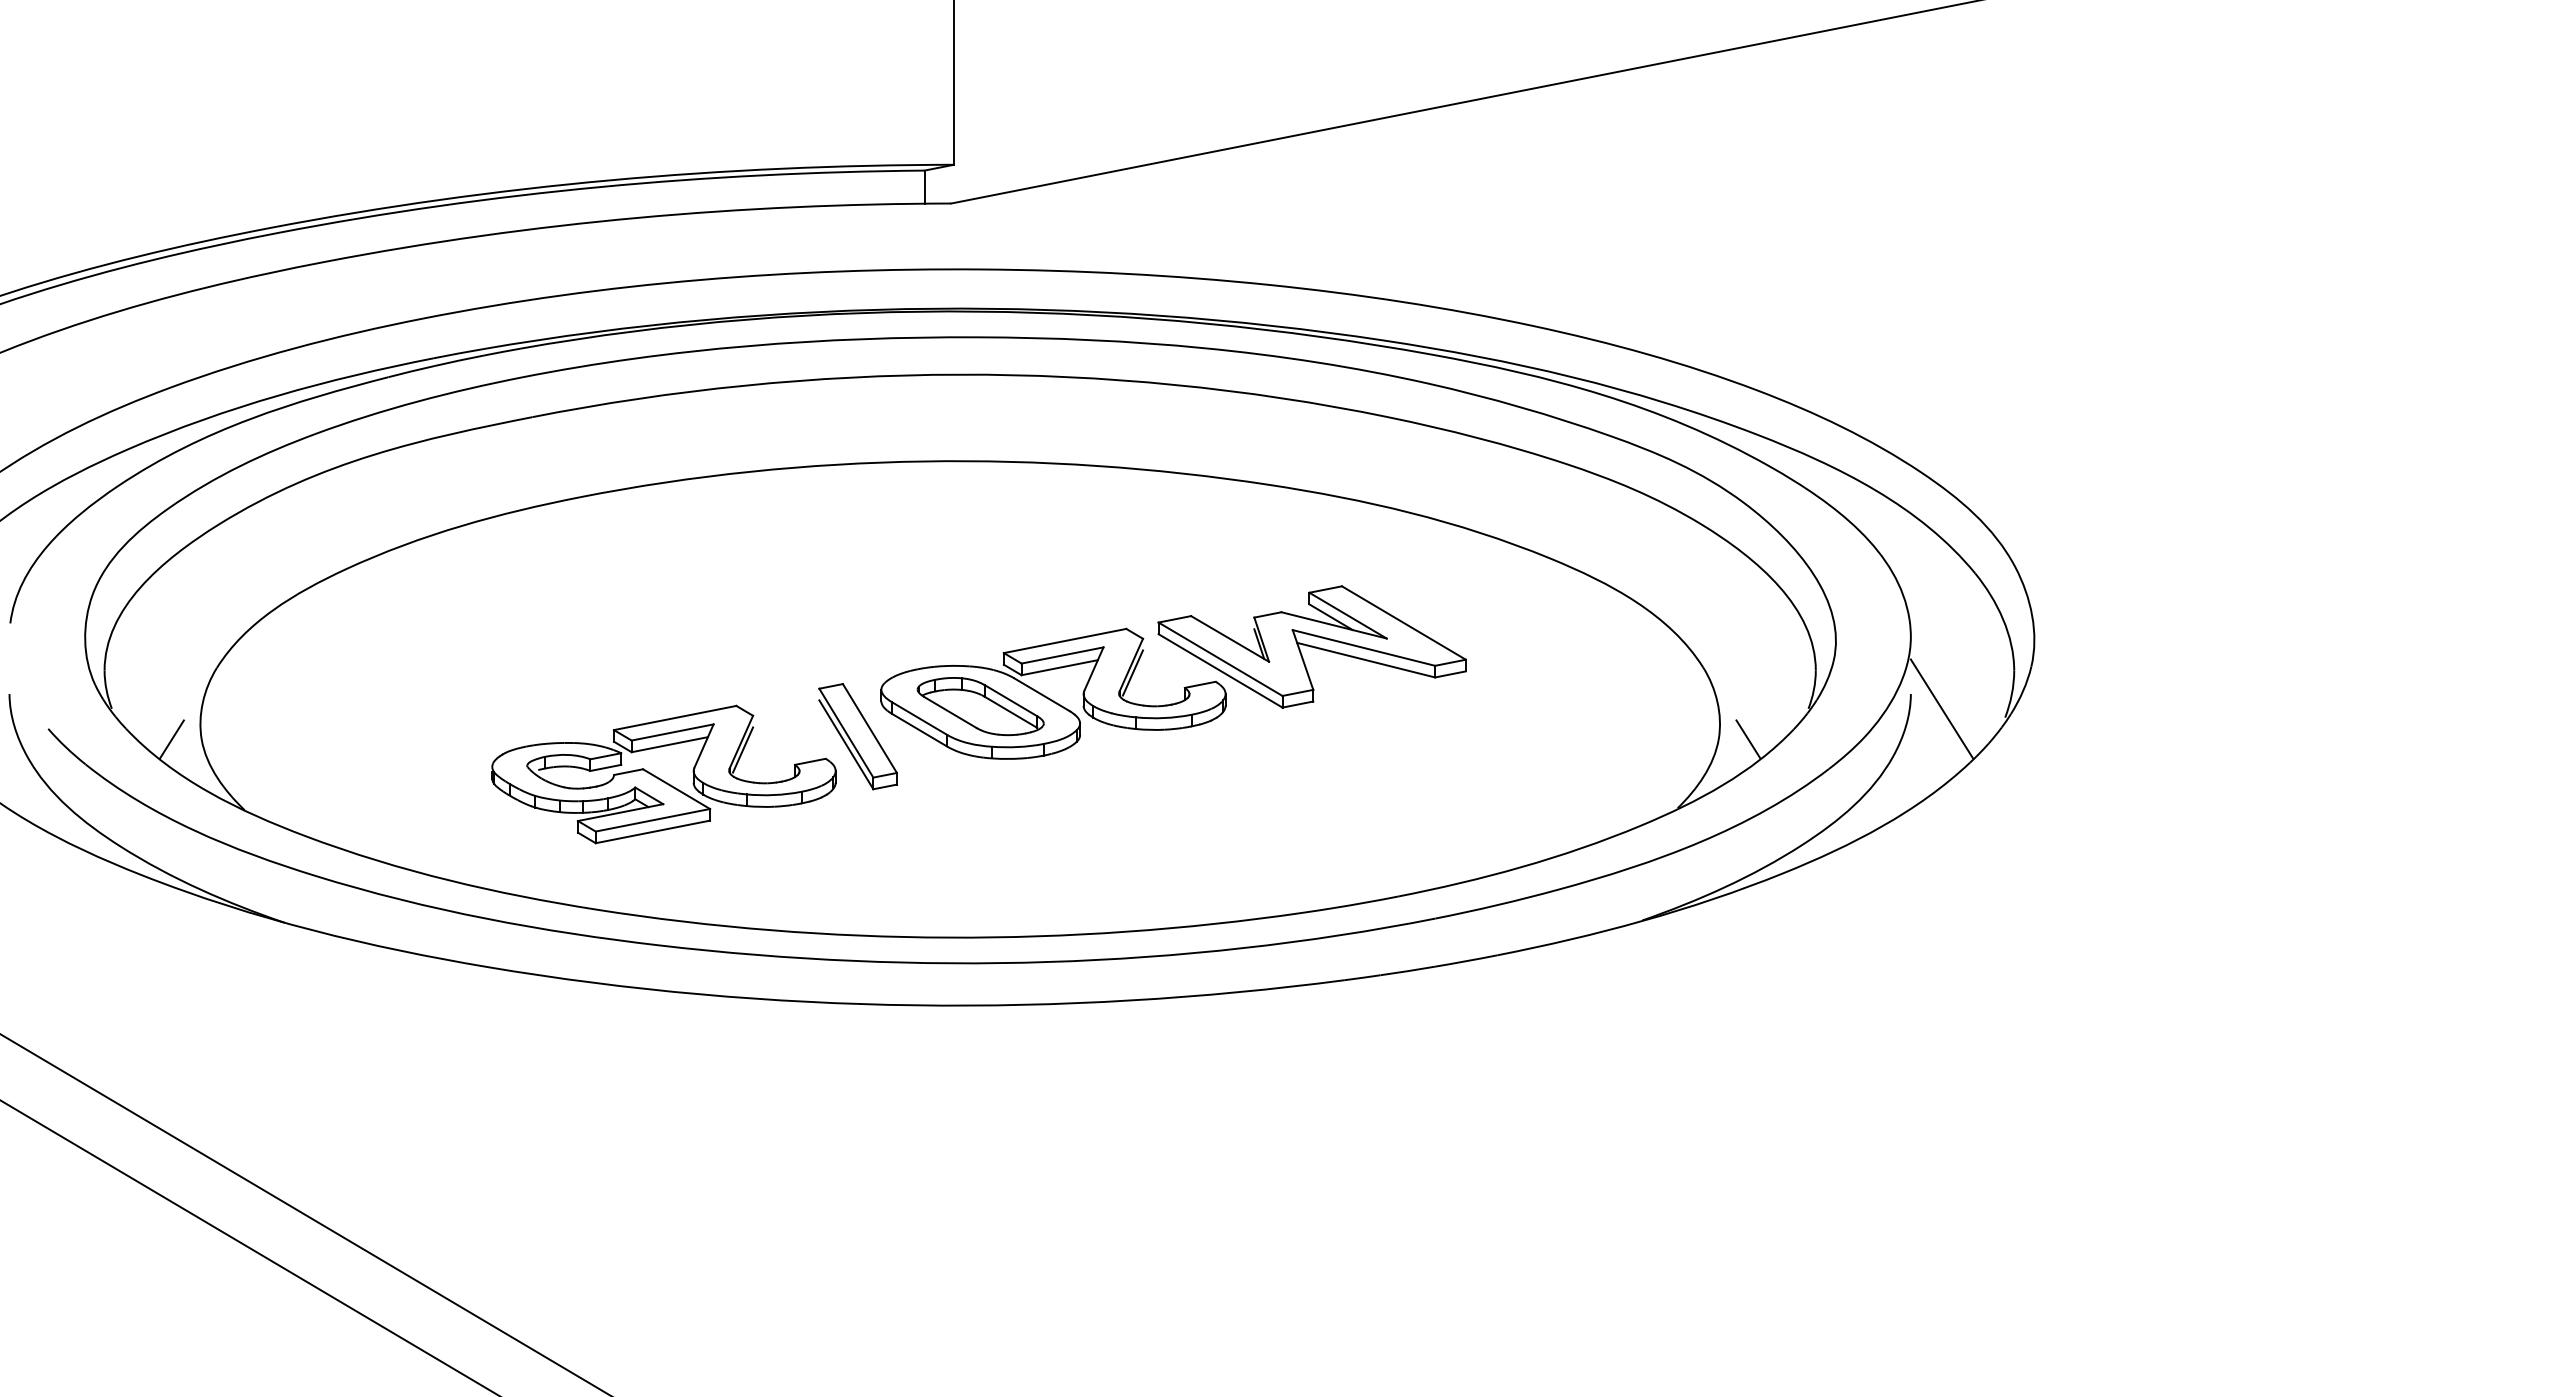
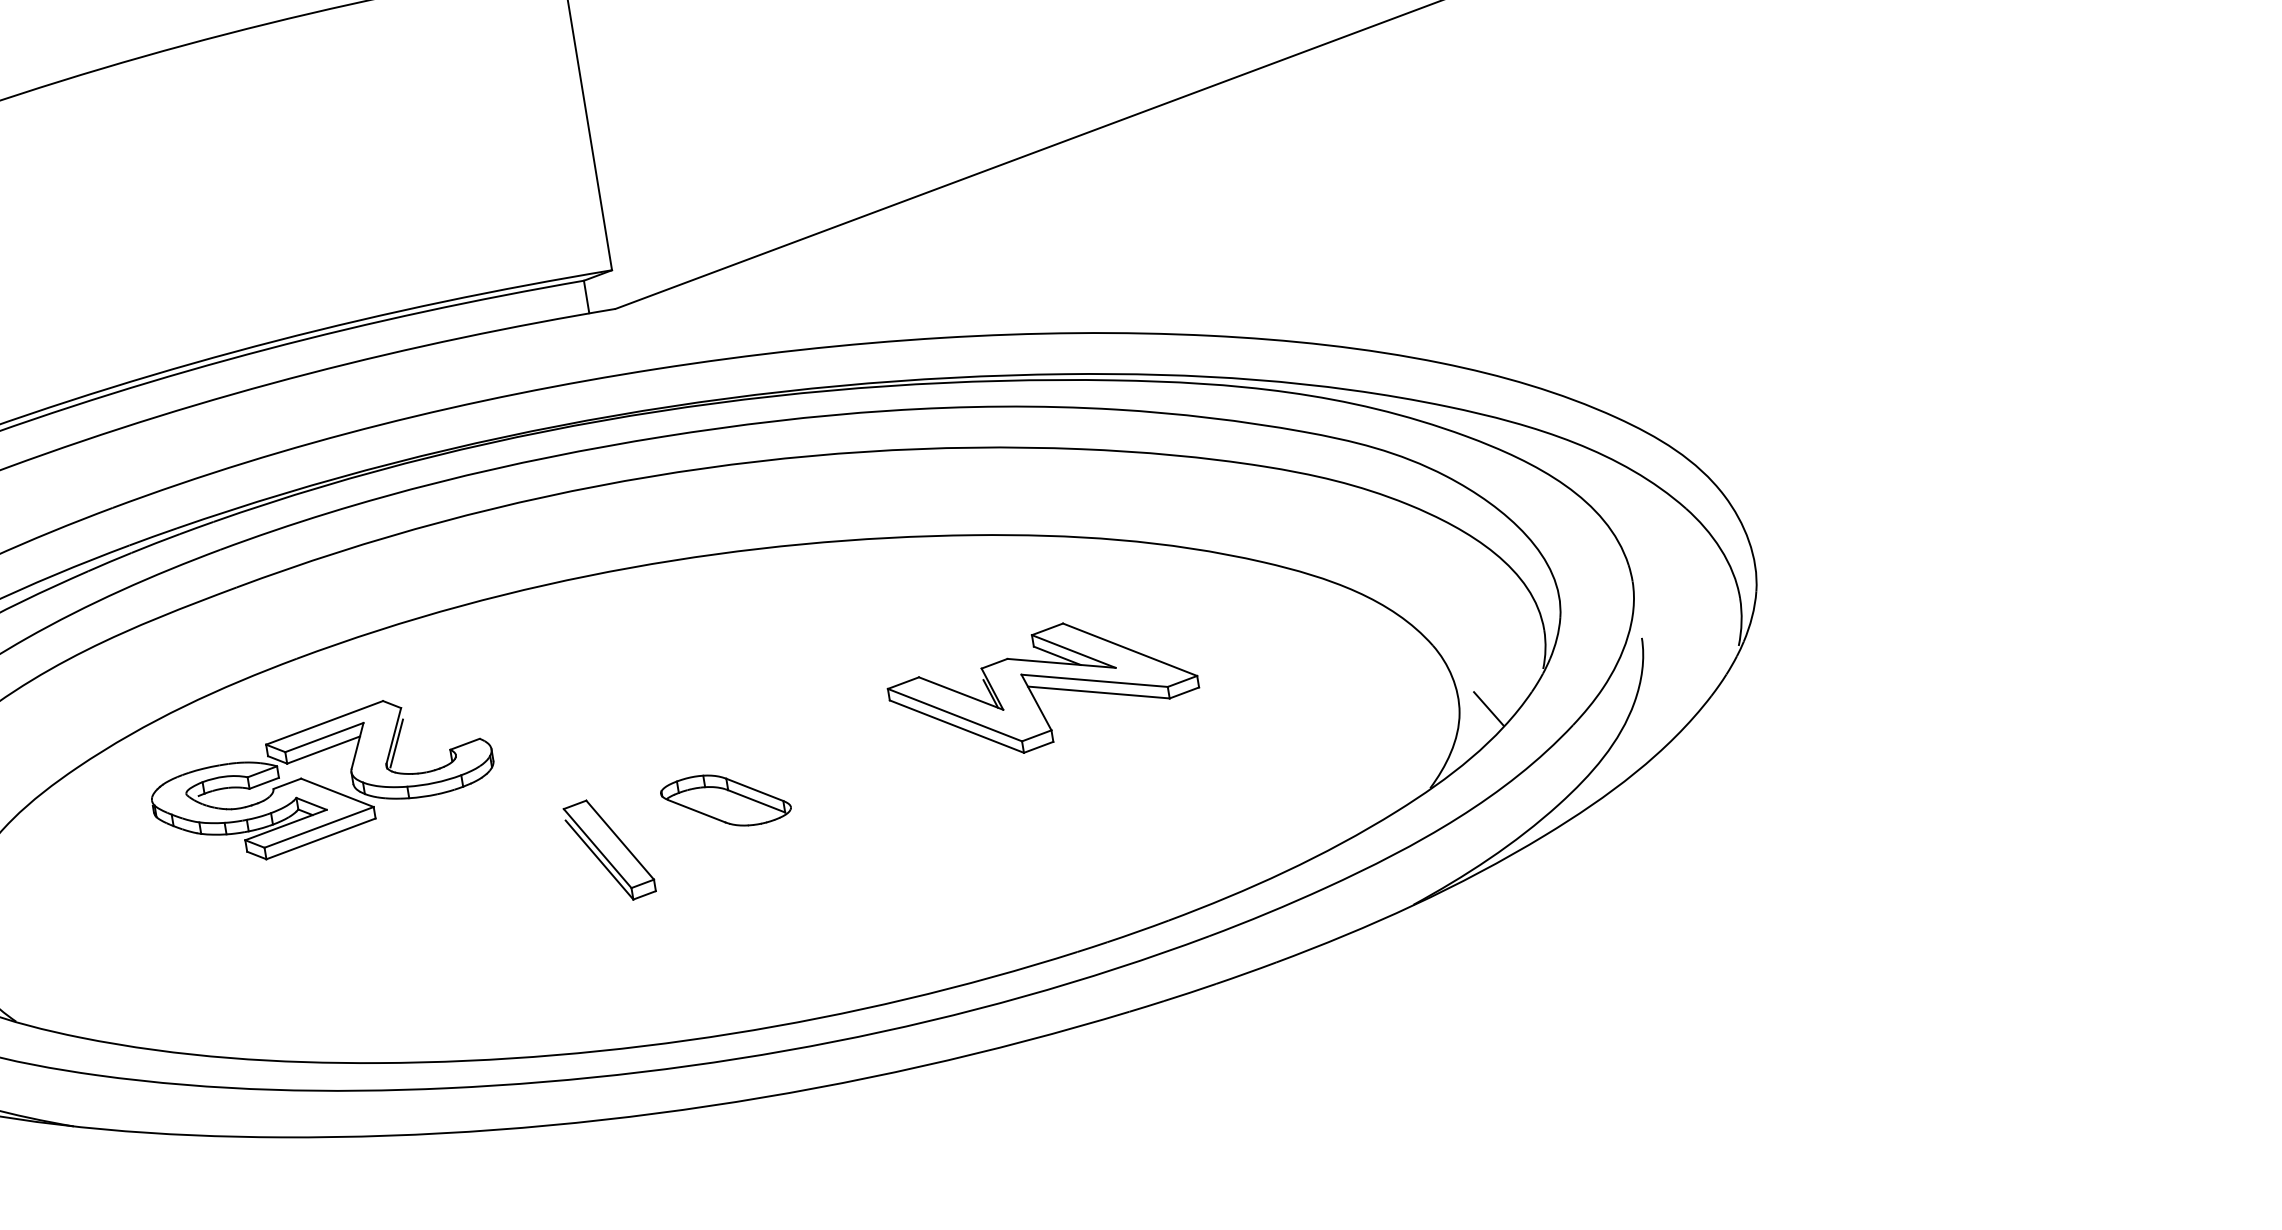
part: (1053, 693) -> (795, 775), removed
line: (1941, 708) -> (1674, 647), removed
part: (663, 774) -> (322, 780), moved

